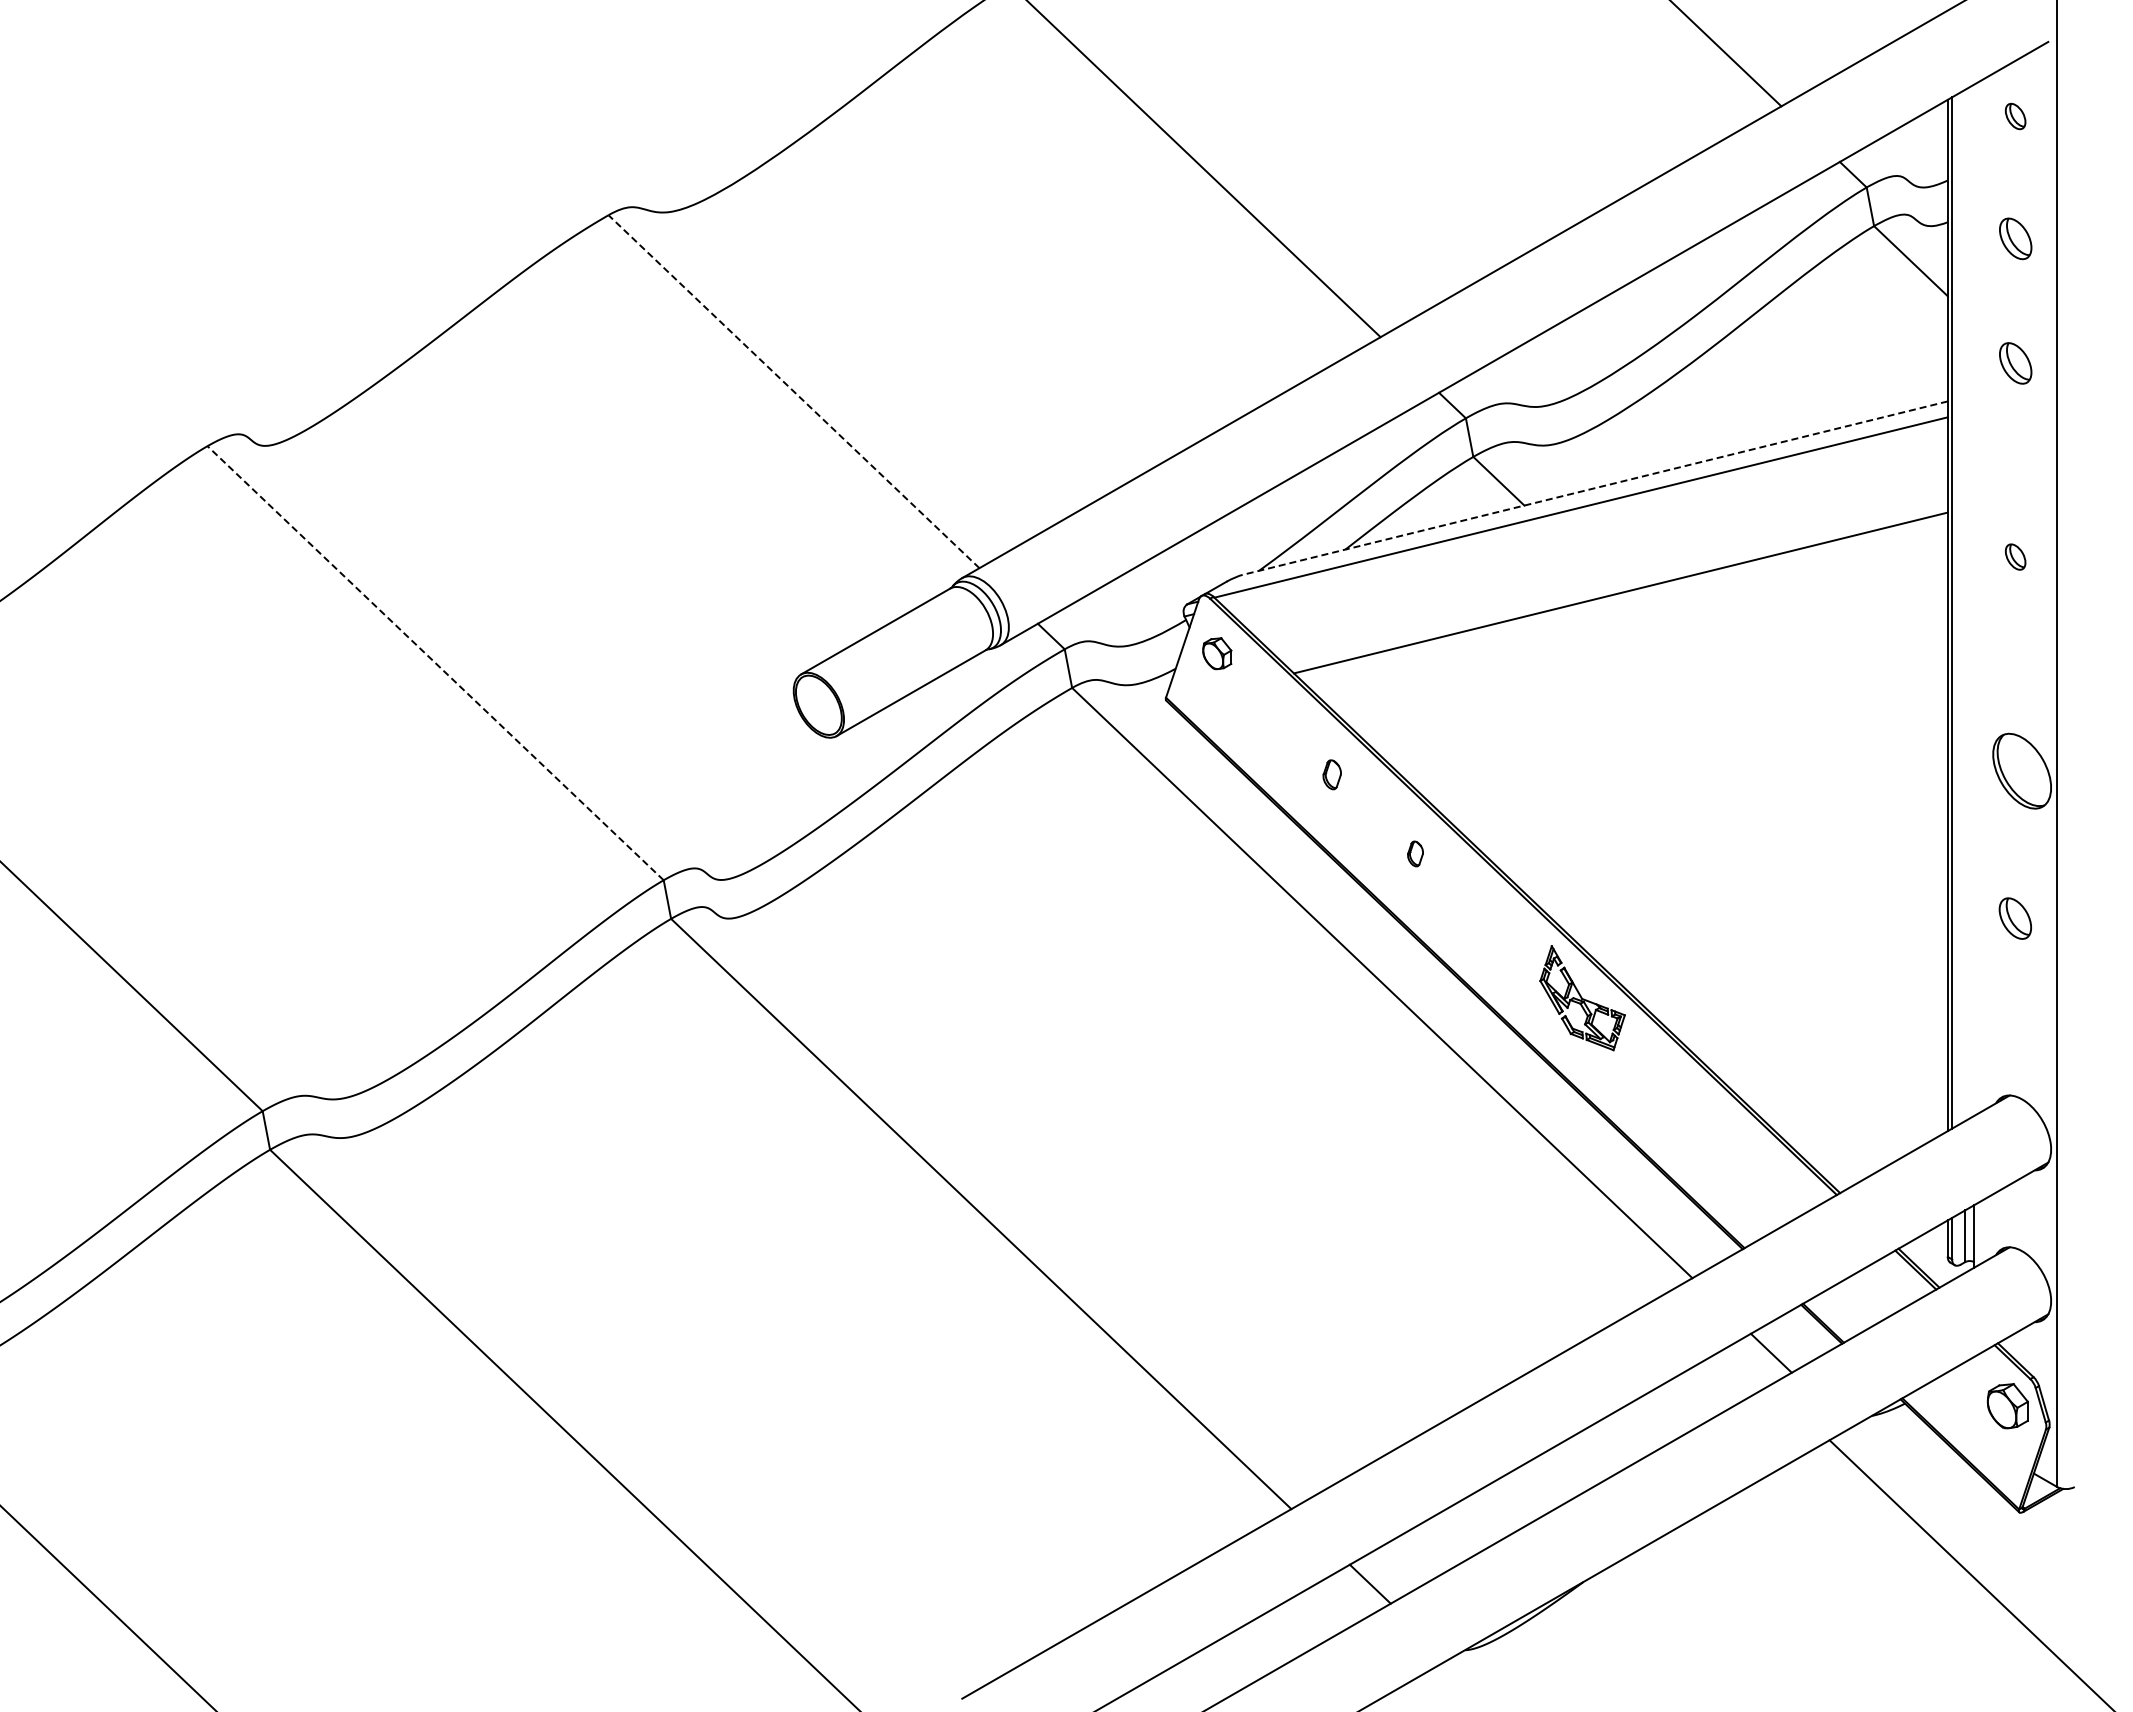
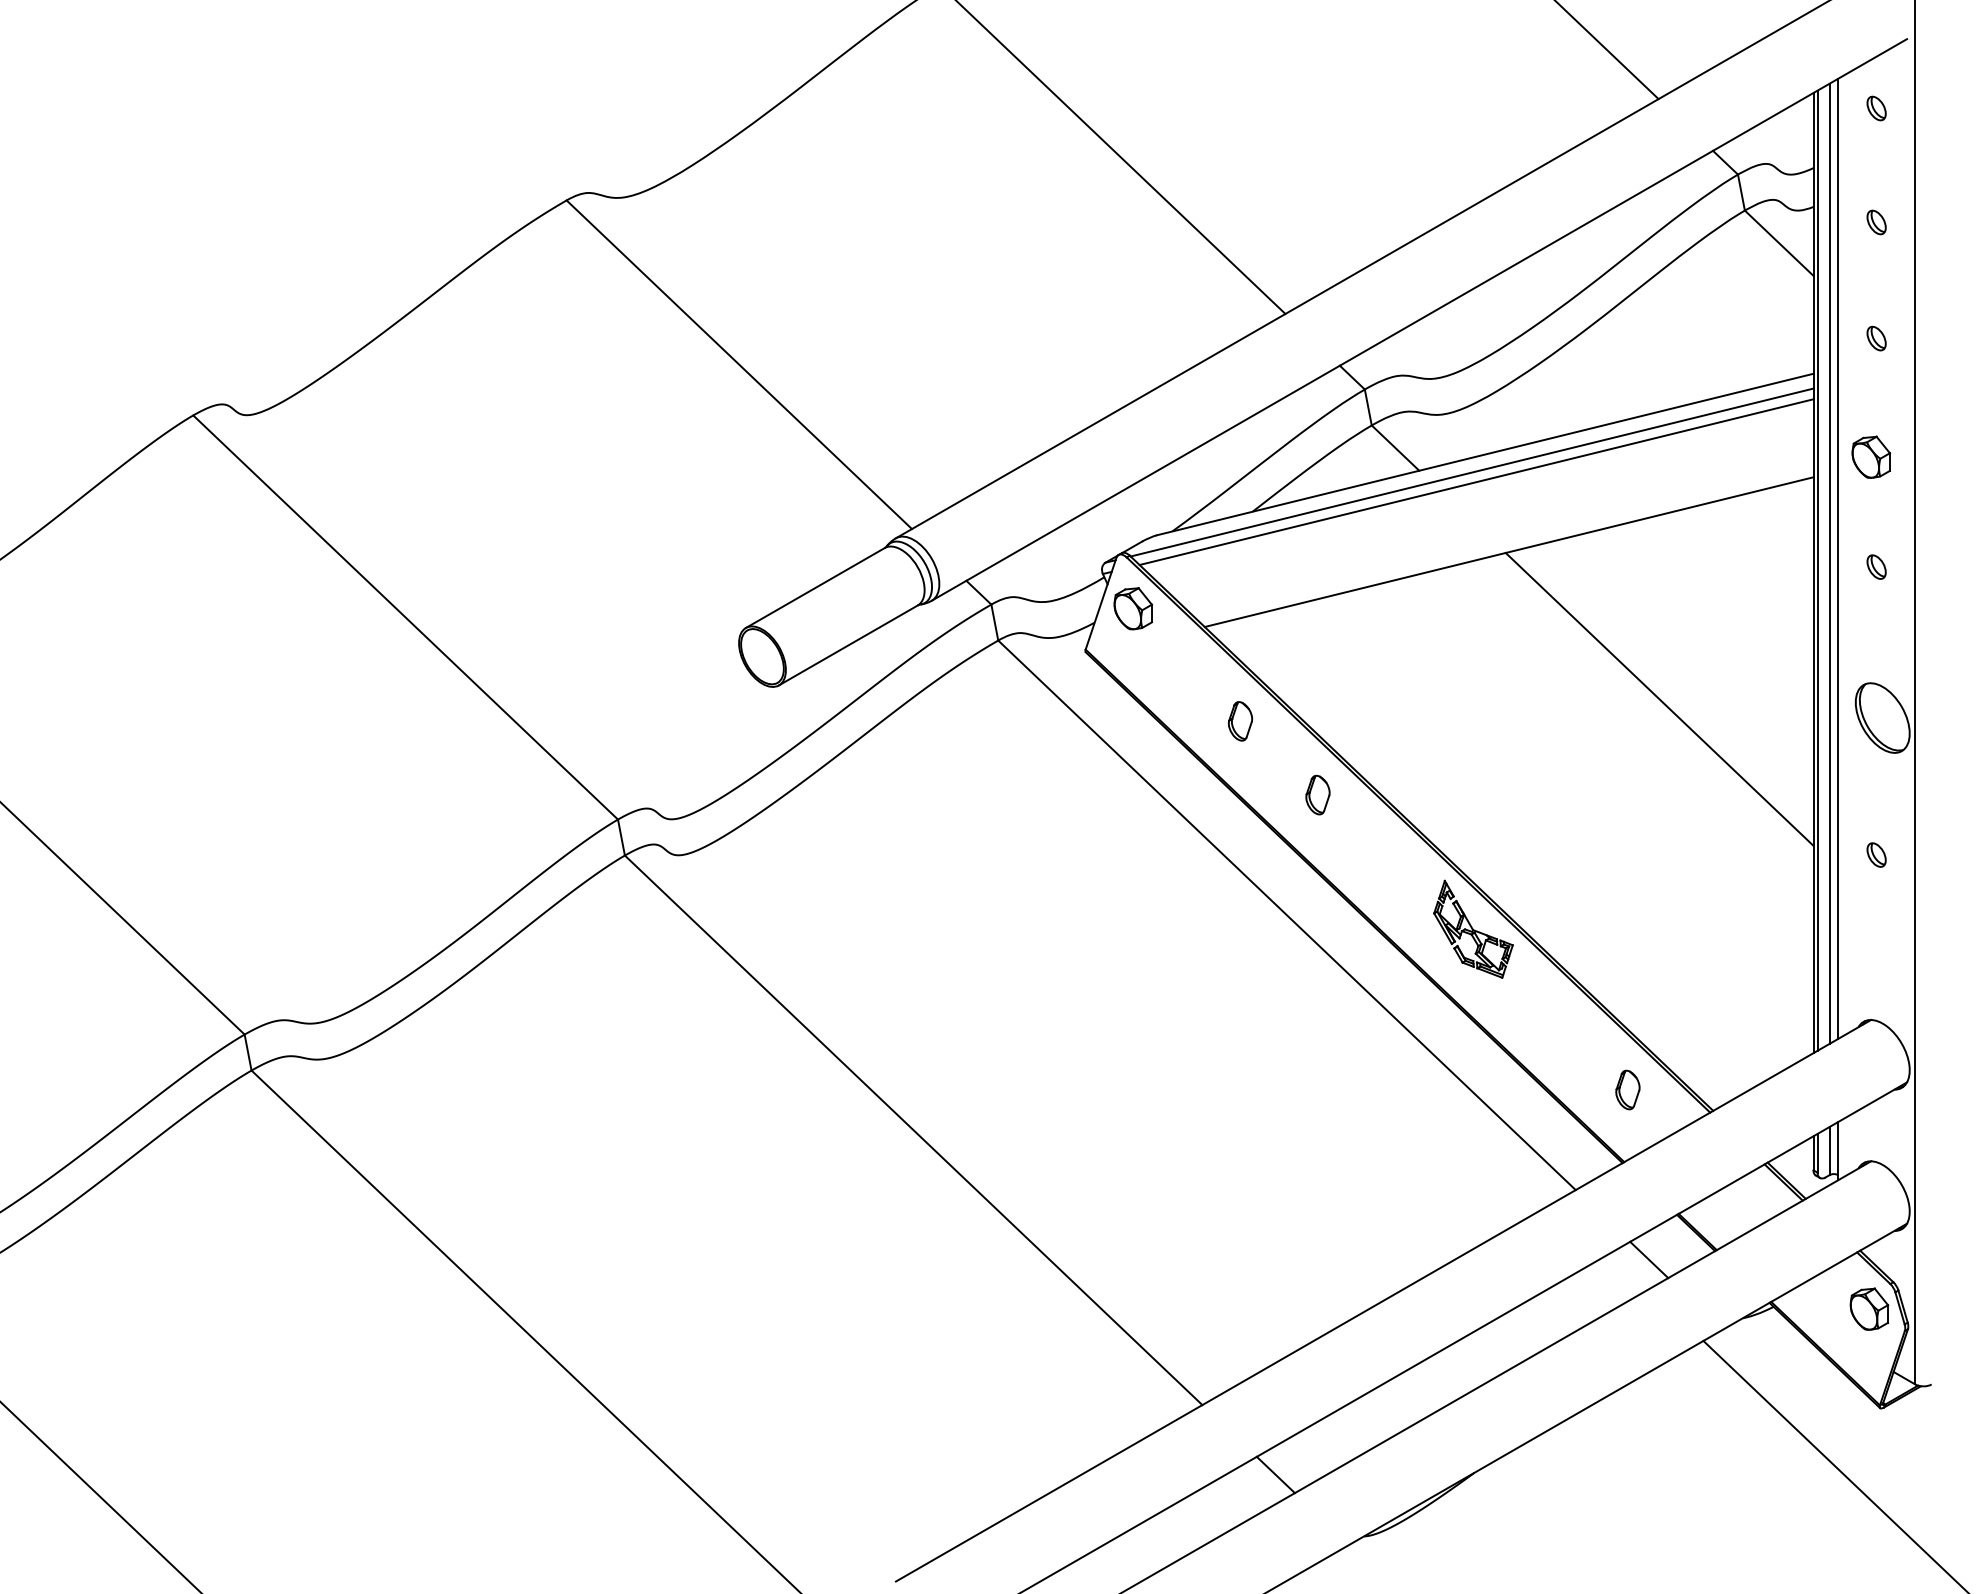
part: (2015, 238) -> (1876, 222), size x0.62
part: (2015, 363) -> (1876, 338), size x0.62
line: (793, 391) -> (738, 364), dashed -> solid
line: (1594, 488) -> (1484, 454), dashed -> solid
part: (2009, 491) -> (1870, 457), added
line: (1585, 517) -> (1476, 481), added
part: (2015, 556) -> (1876, 566), moved
line: (1974, 600) -> (1838, 559), added
line: (1965, 605) -> (1829, 563), added
part: (1217, 653) -> (1133, 608), size x1.43
line: (435, 663) -> (405, 617), dashed -> solid
line: (1782, 750) -> (1659, 698), added
part: (1331, 774) -> (1239, 721), size x1.43
part: (1415, 853) -> (1317, 794), size x1.67
part: (2015, 917) -> (1876, 854), size x0.62
part: (1748, 1170) -> (1627, 1089), added

